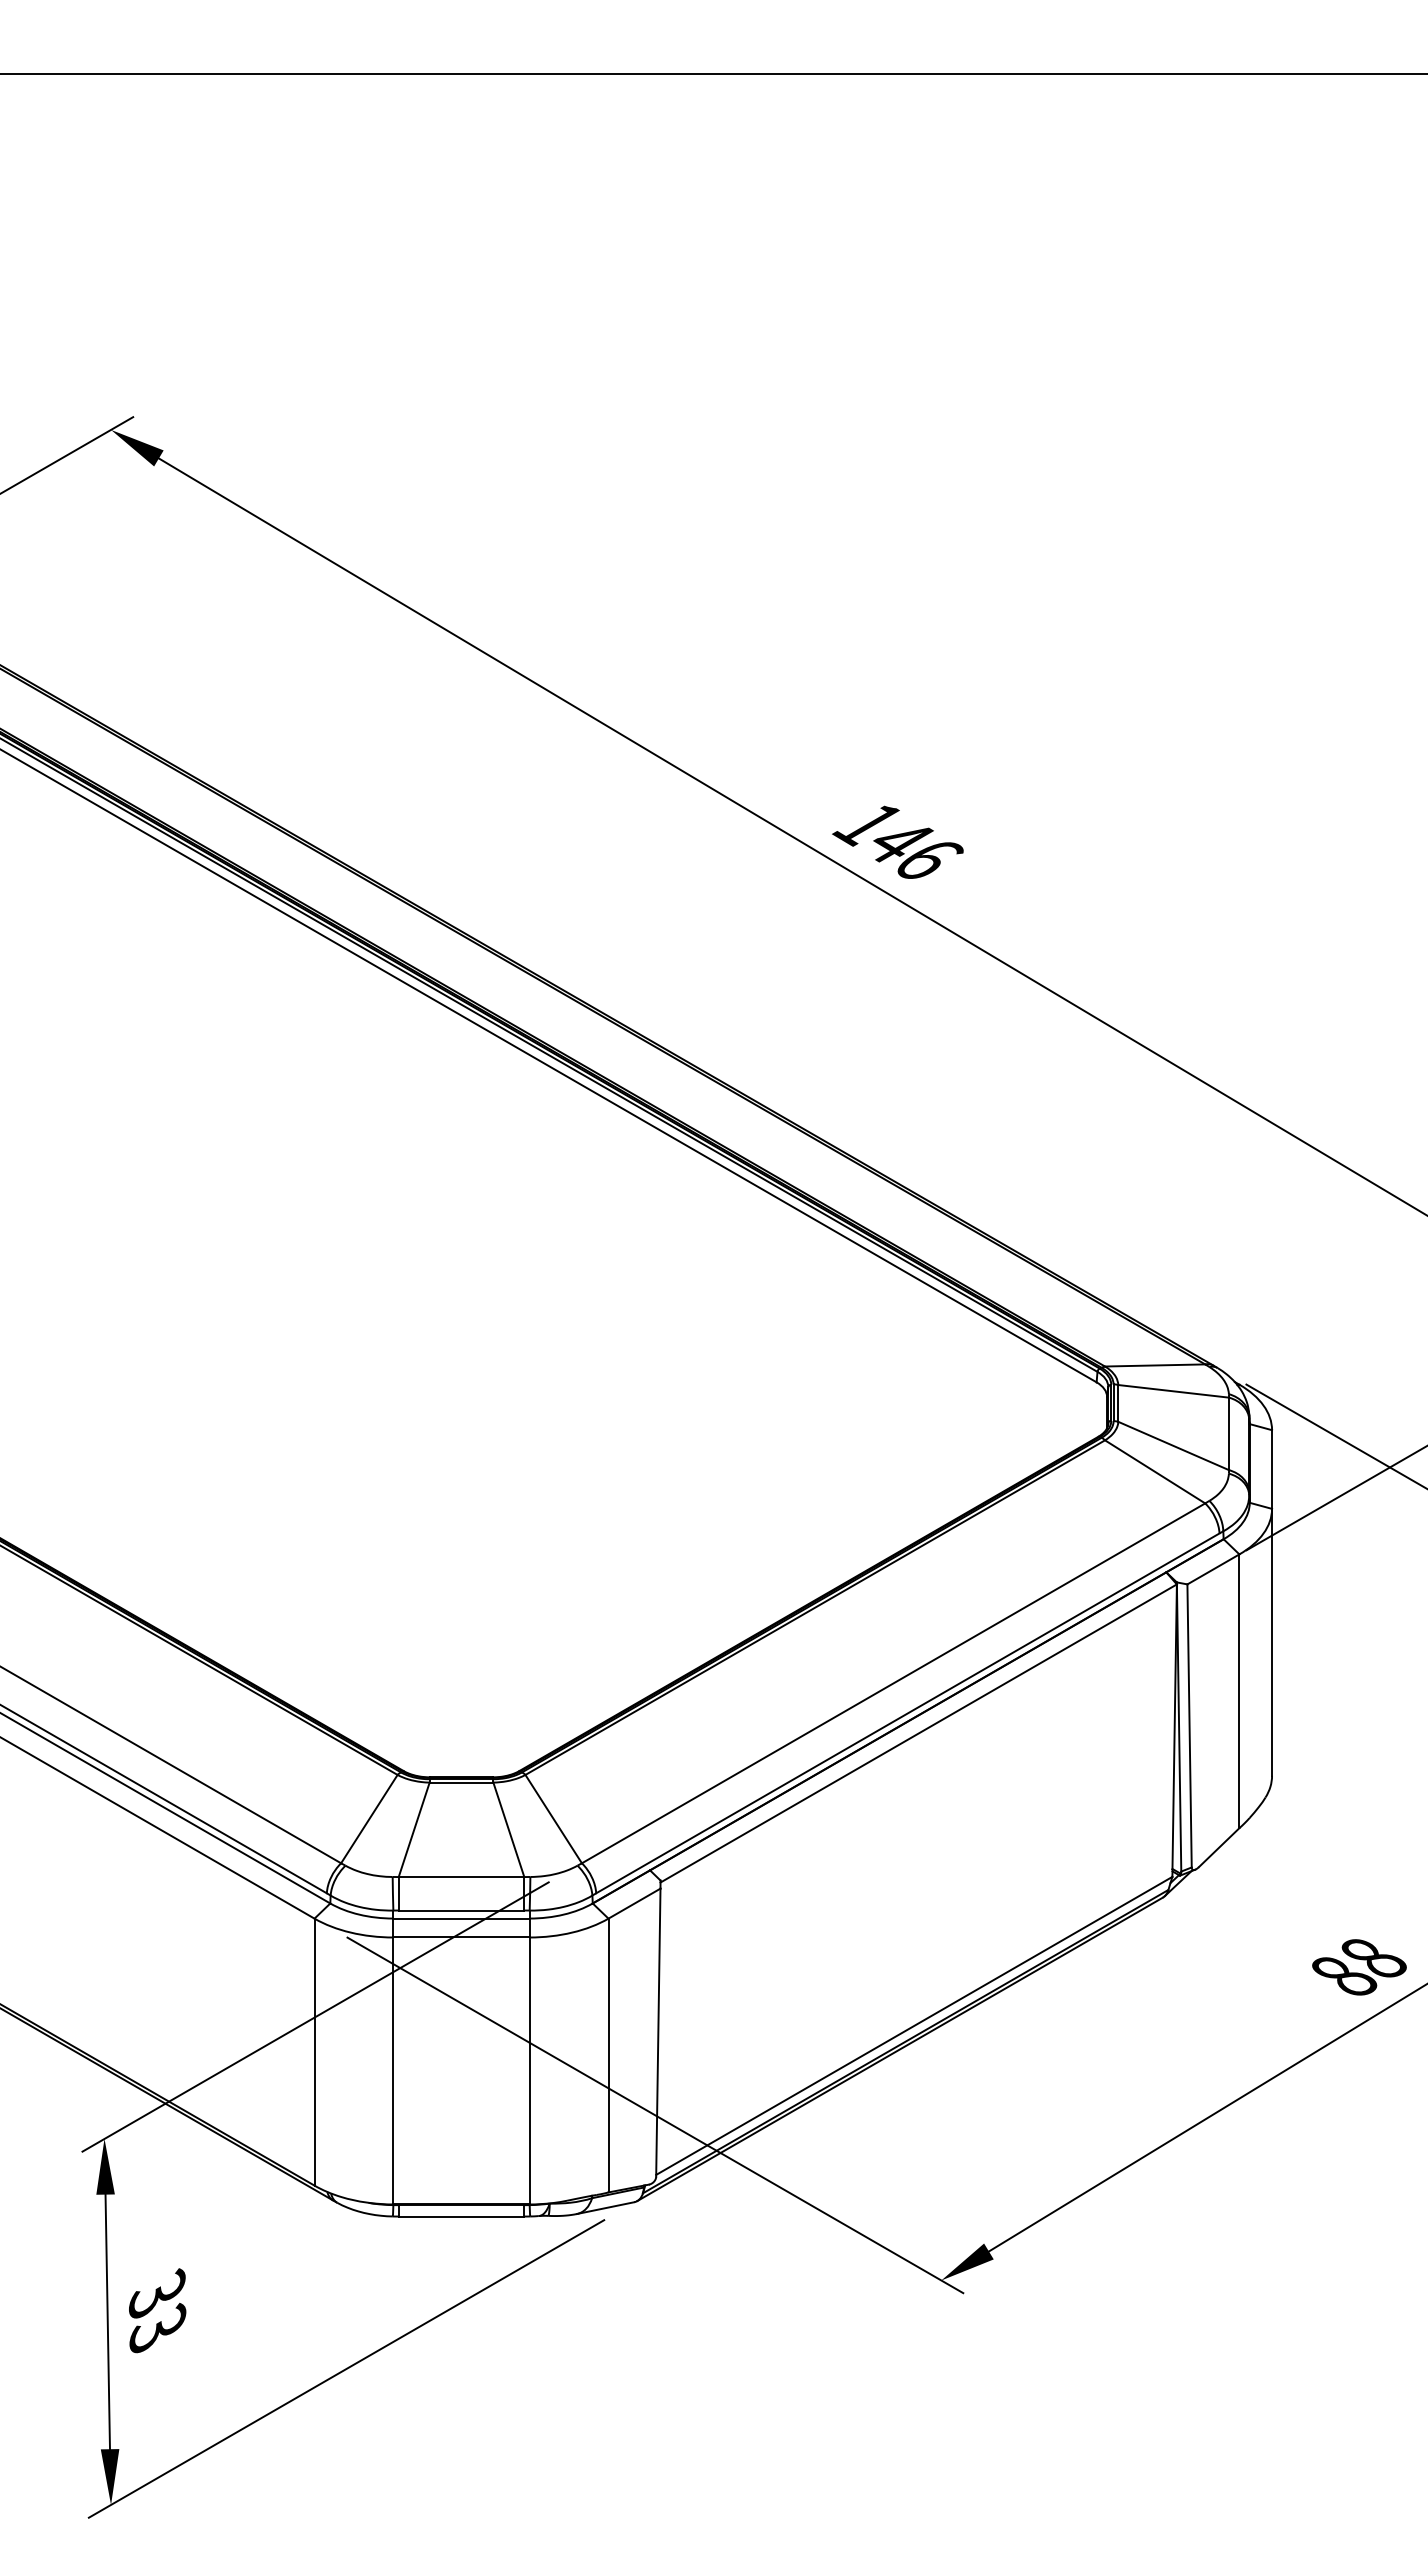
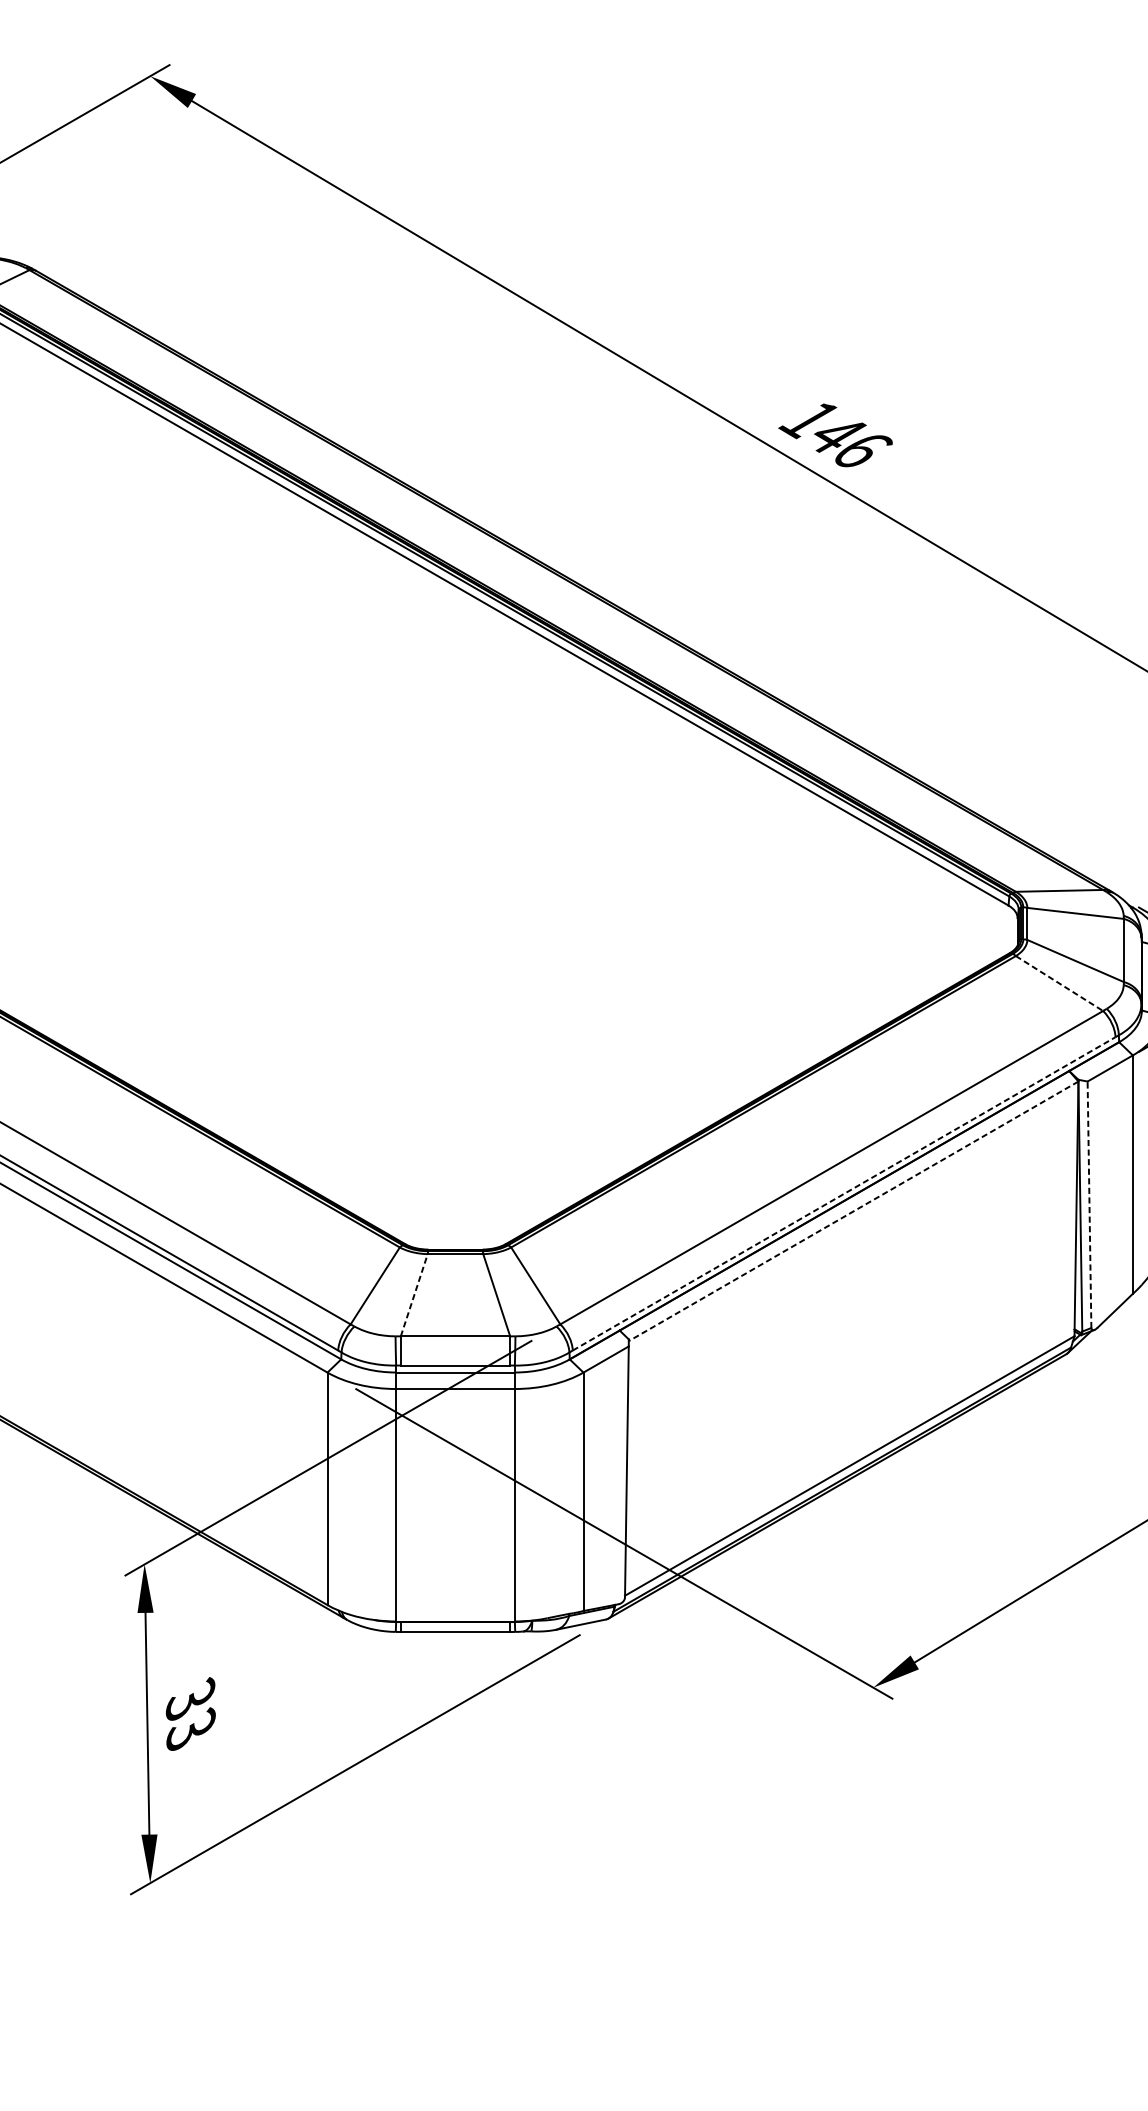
line: (1155, 1472) -> (1059, 984), solid -> dashed
line: (907, 1713) -> (843, 1193), solid -> dashed
line: (1189, 1725) -> (1089, 1204), solid -> dashed
line: (918, 1733) -> (853, 1211), solid -> dashed
line: (414, 1829) -> (414, 1294), solid -> dashed

